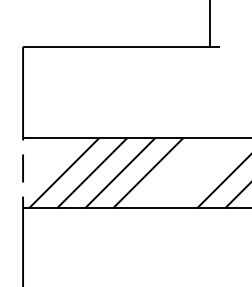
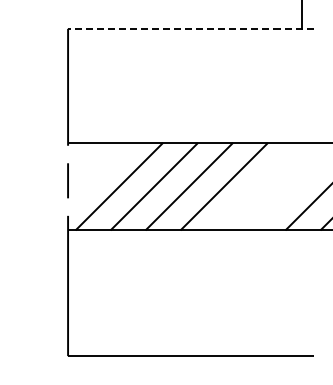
line: (121, 46) -> (190, 28), solid -> dashed

